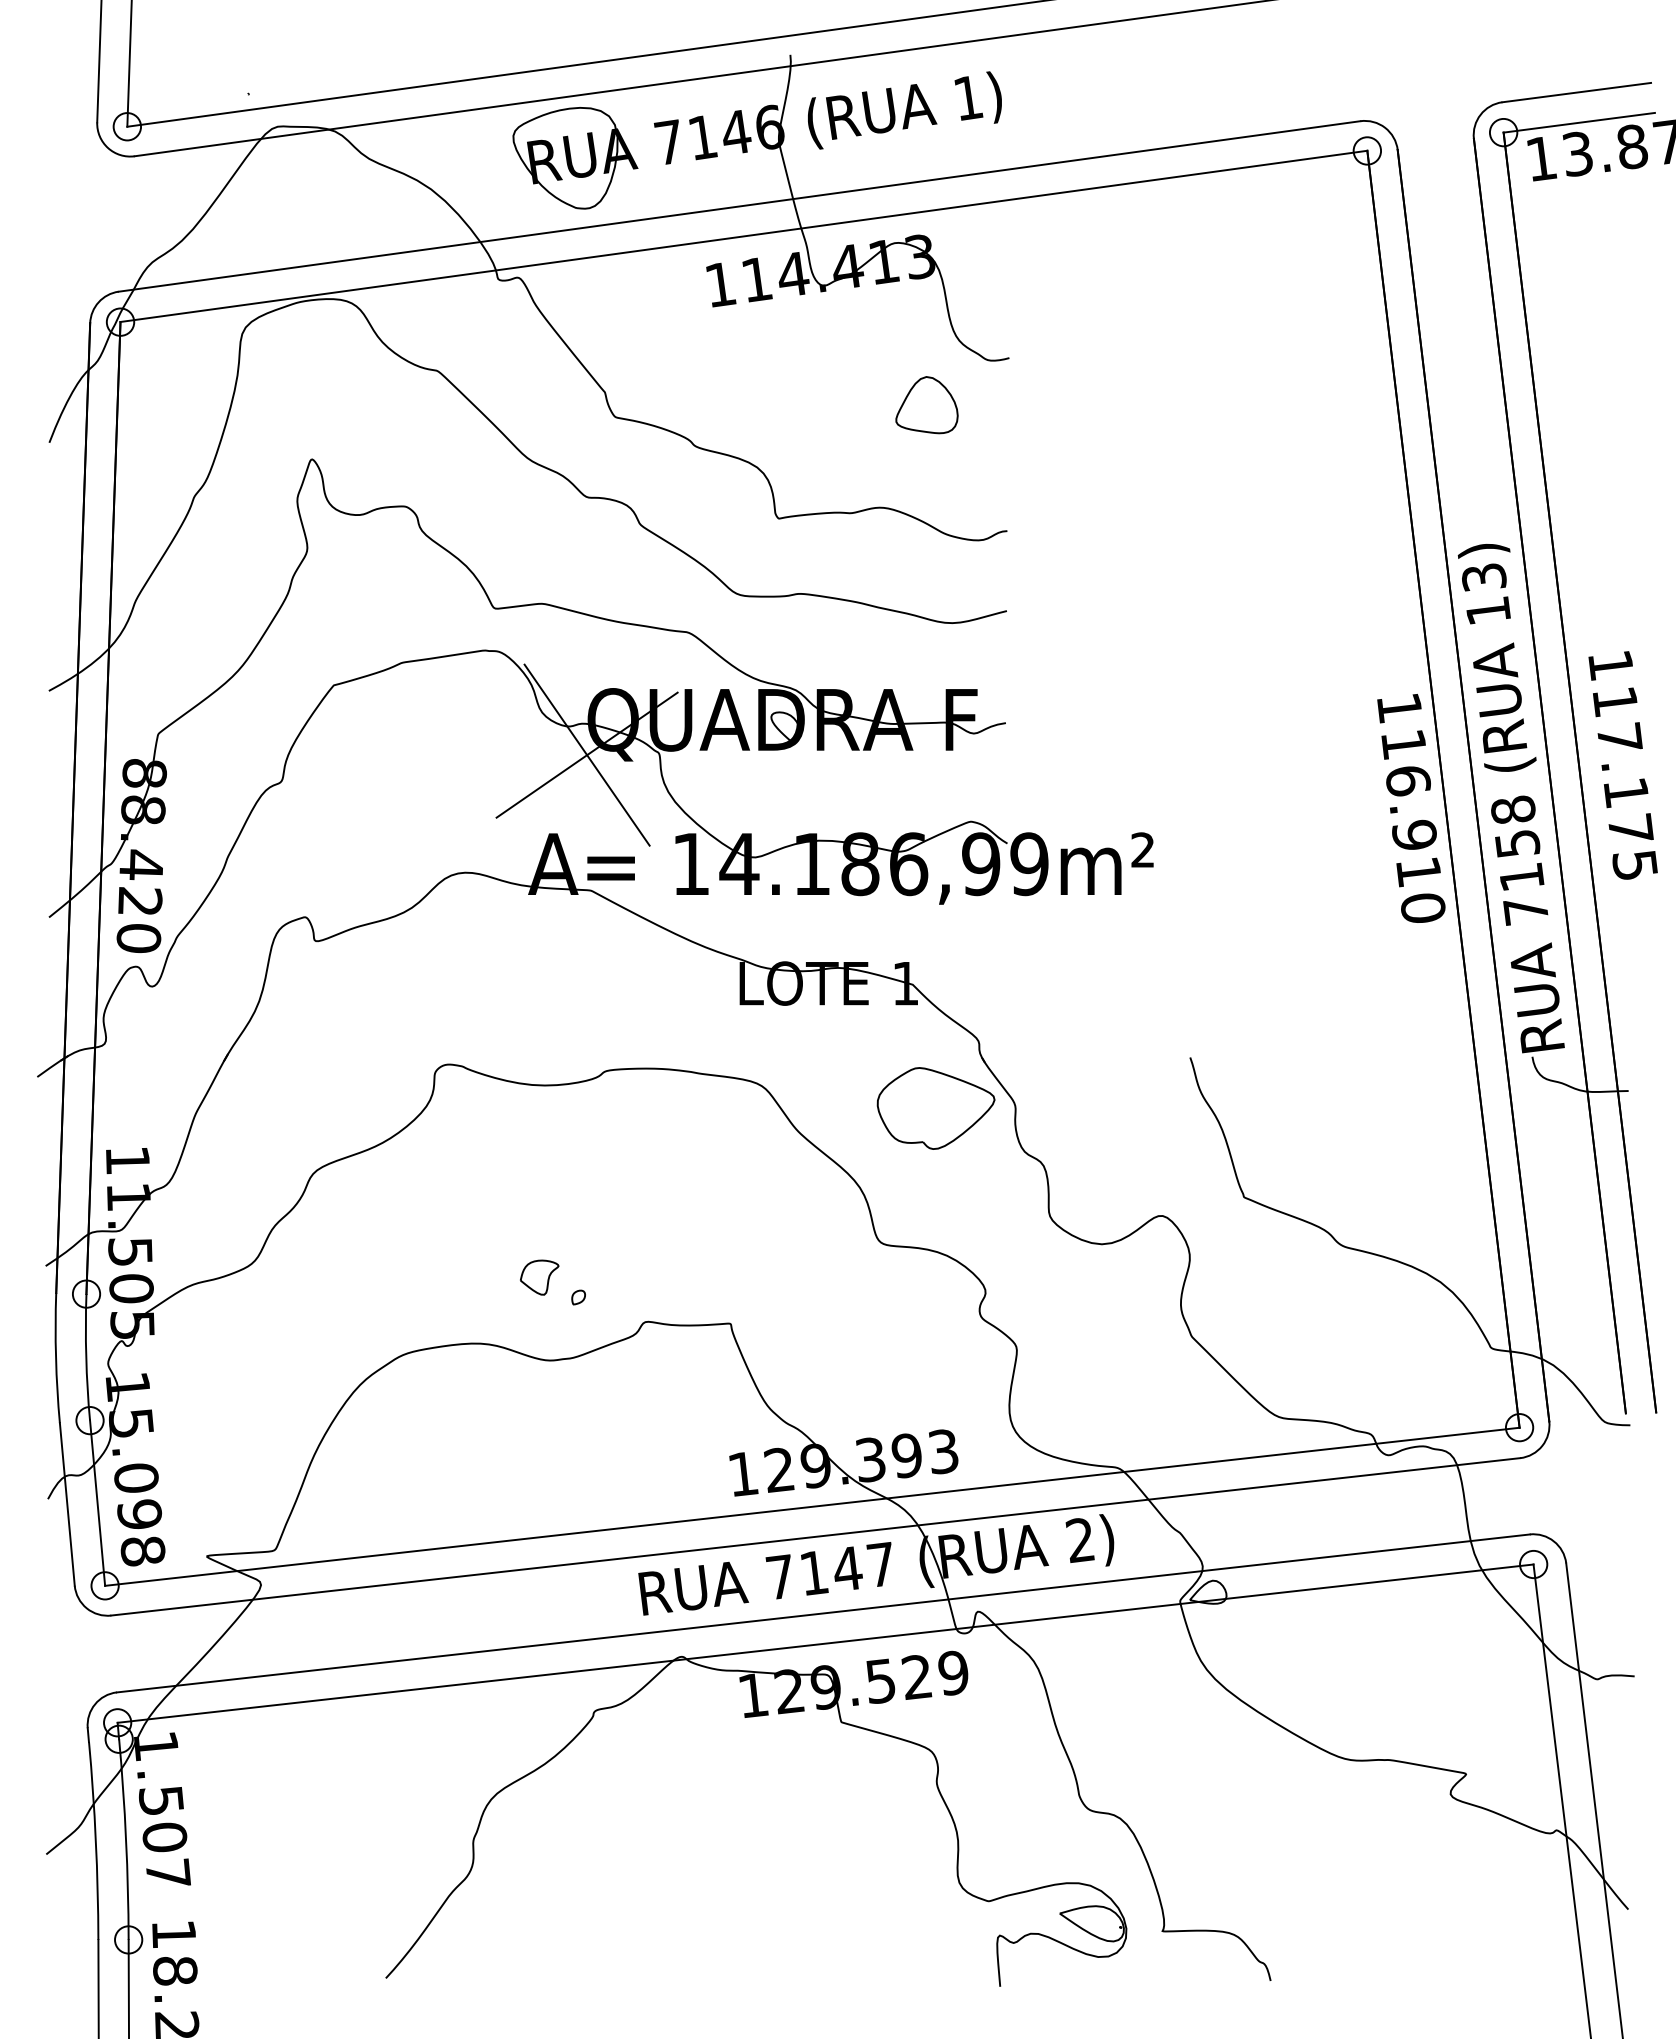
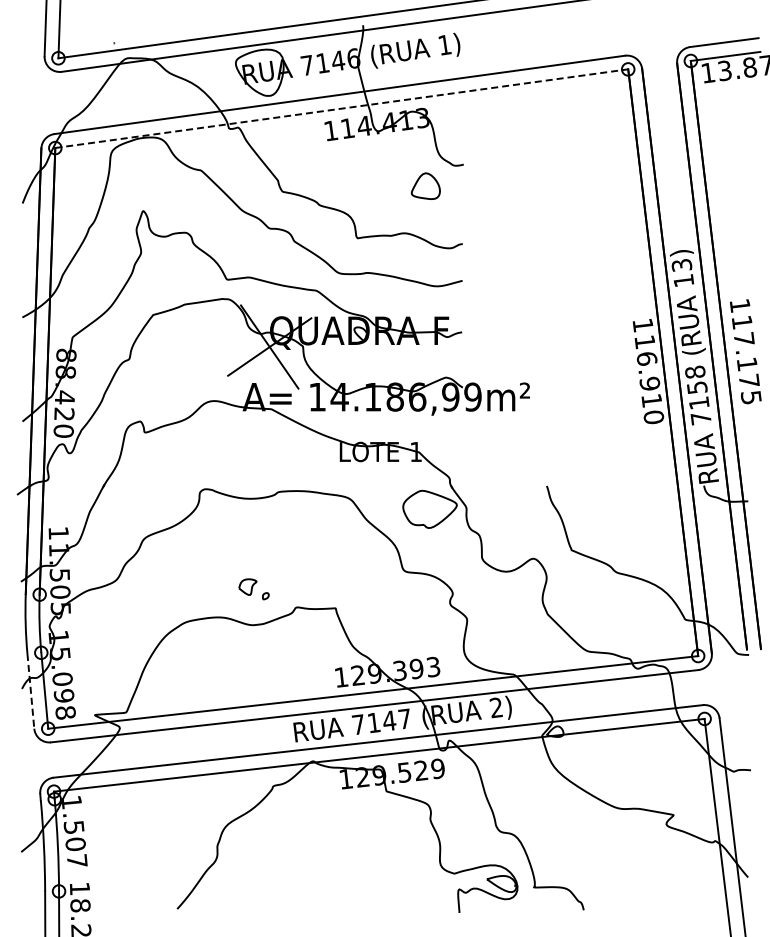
line: (745, 236) -> (342, 108), solid -> dashed
line: (66, 1504) -> (30, 691), solid -> dashed

